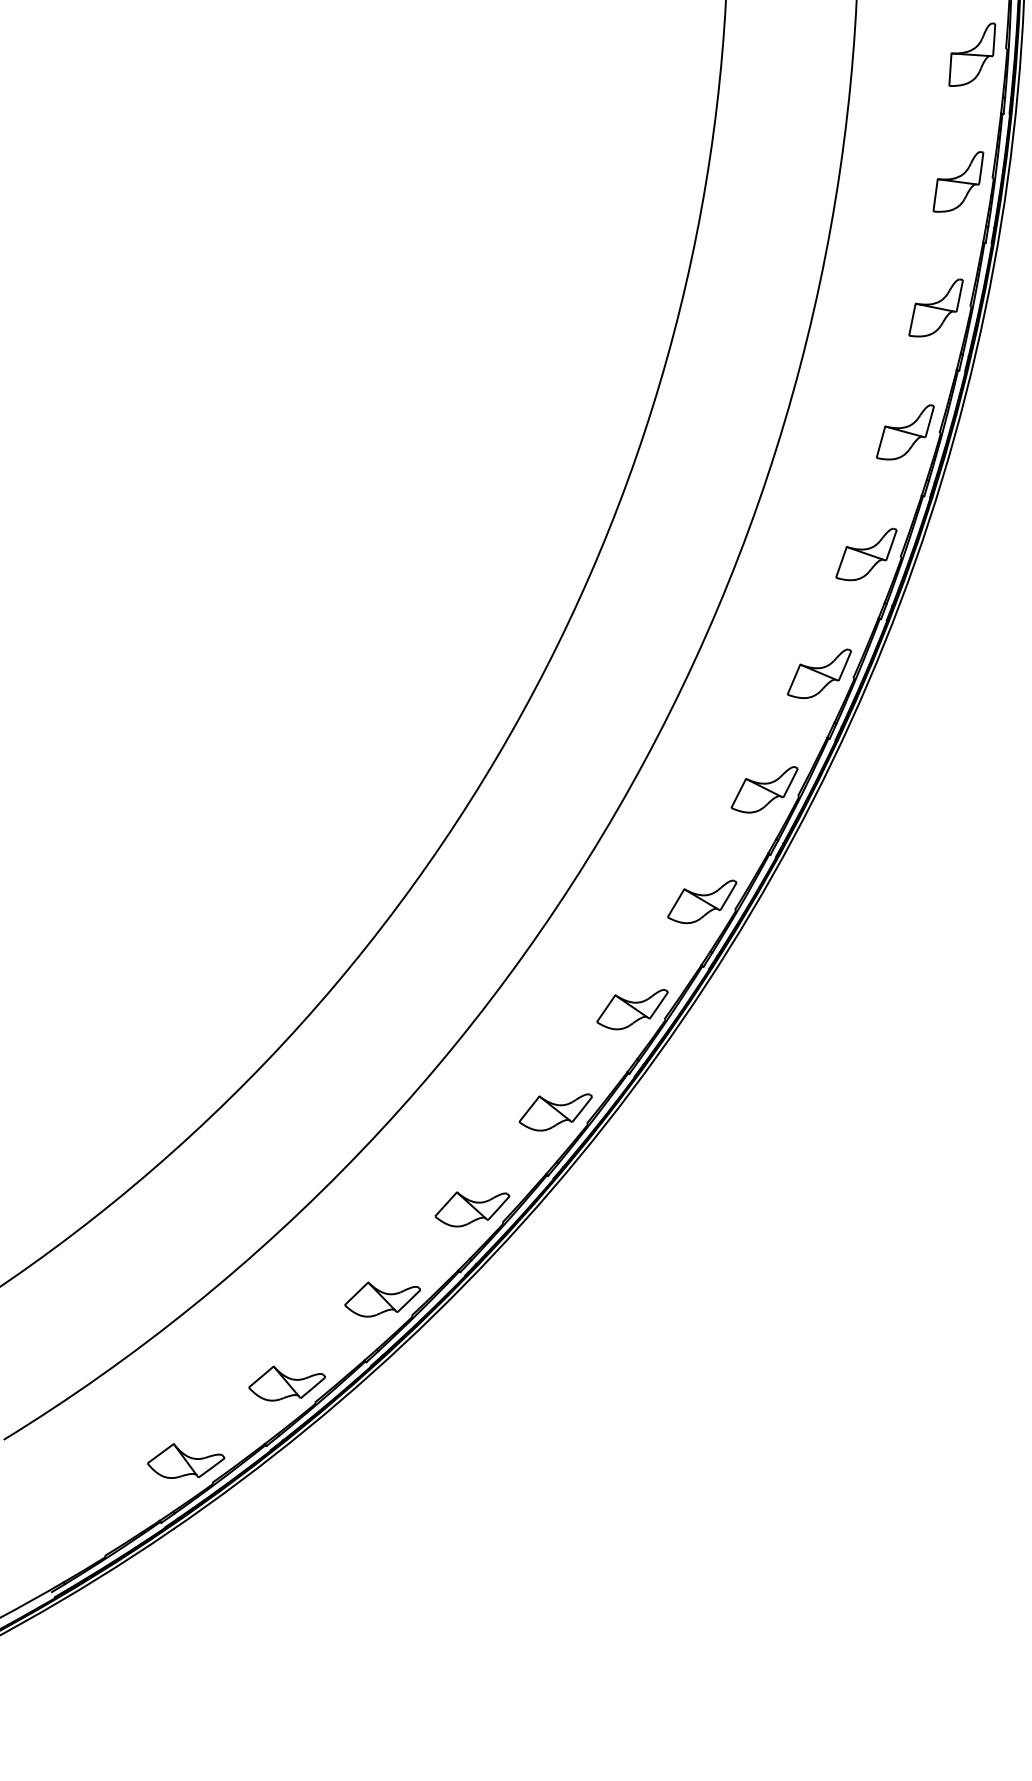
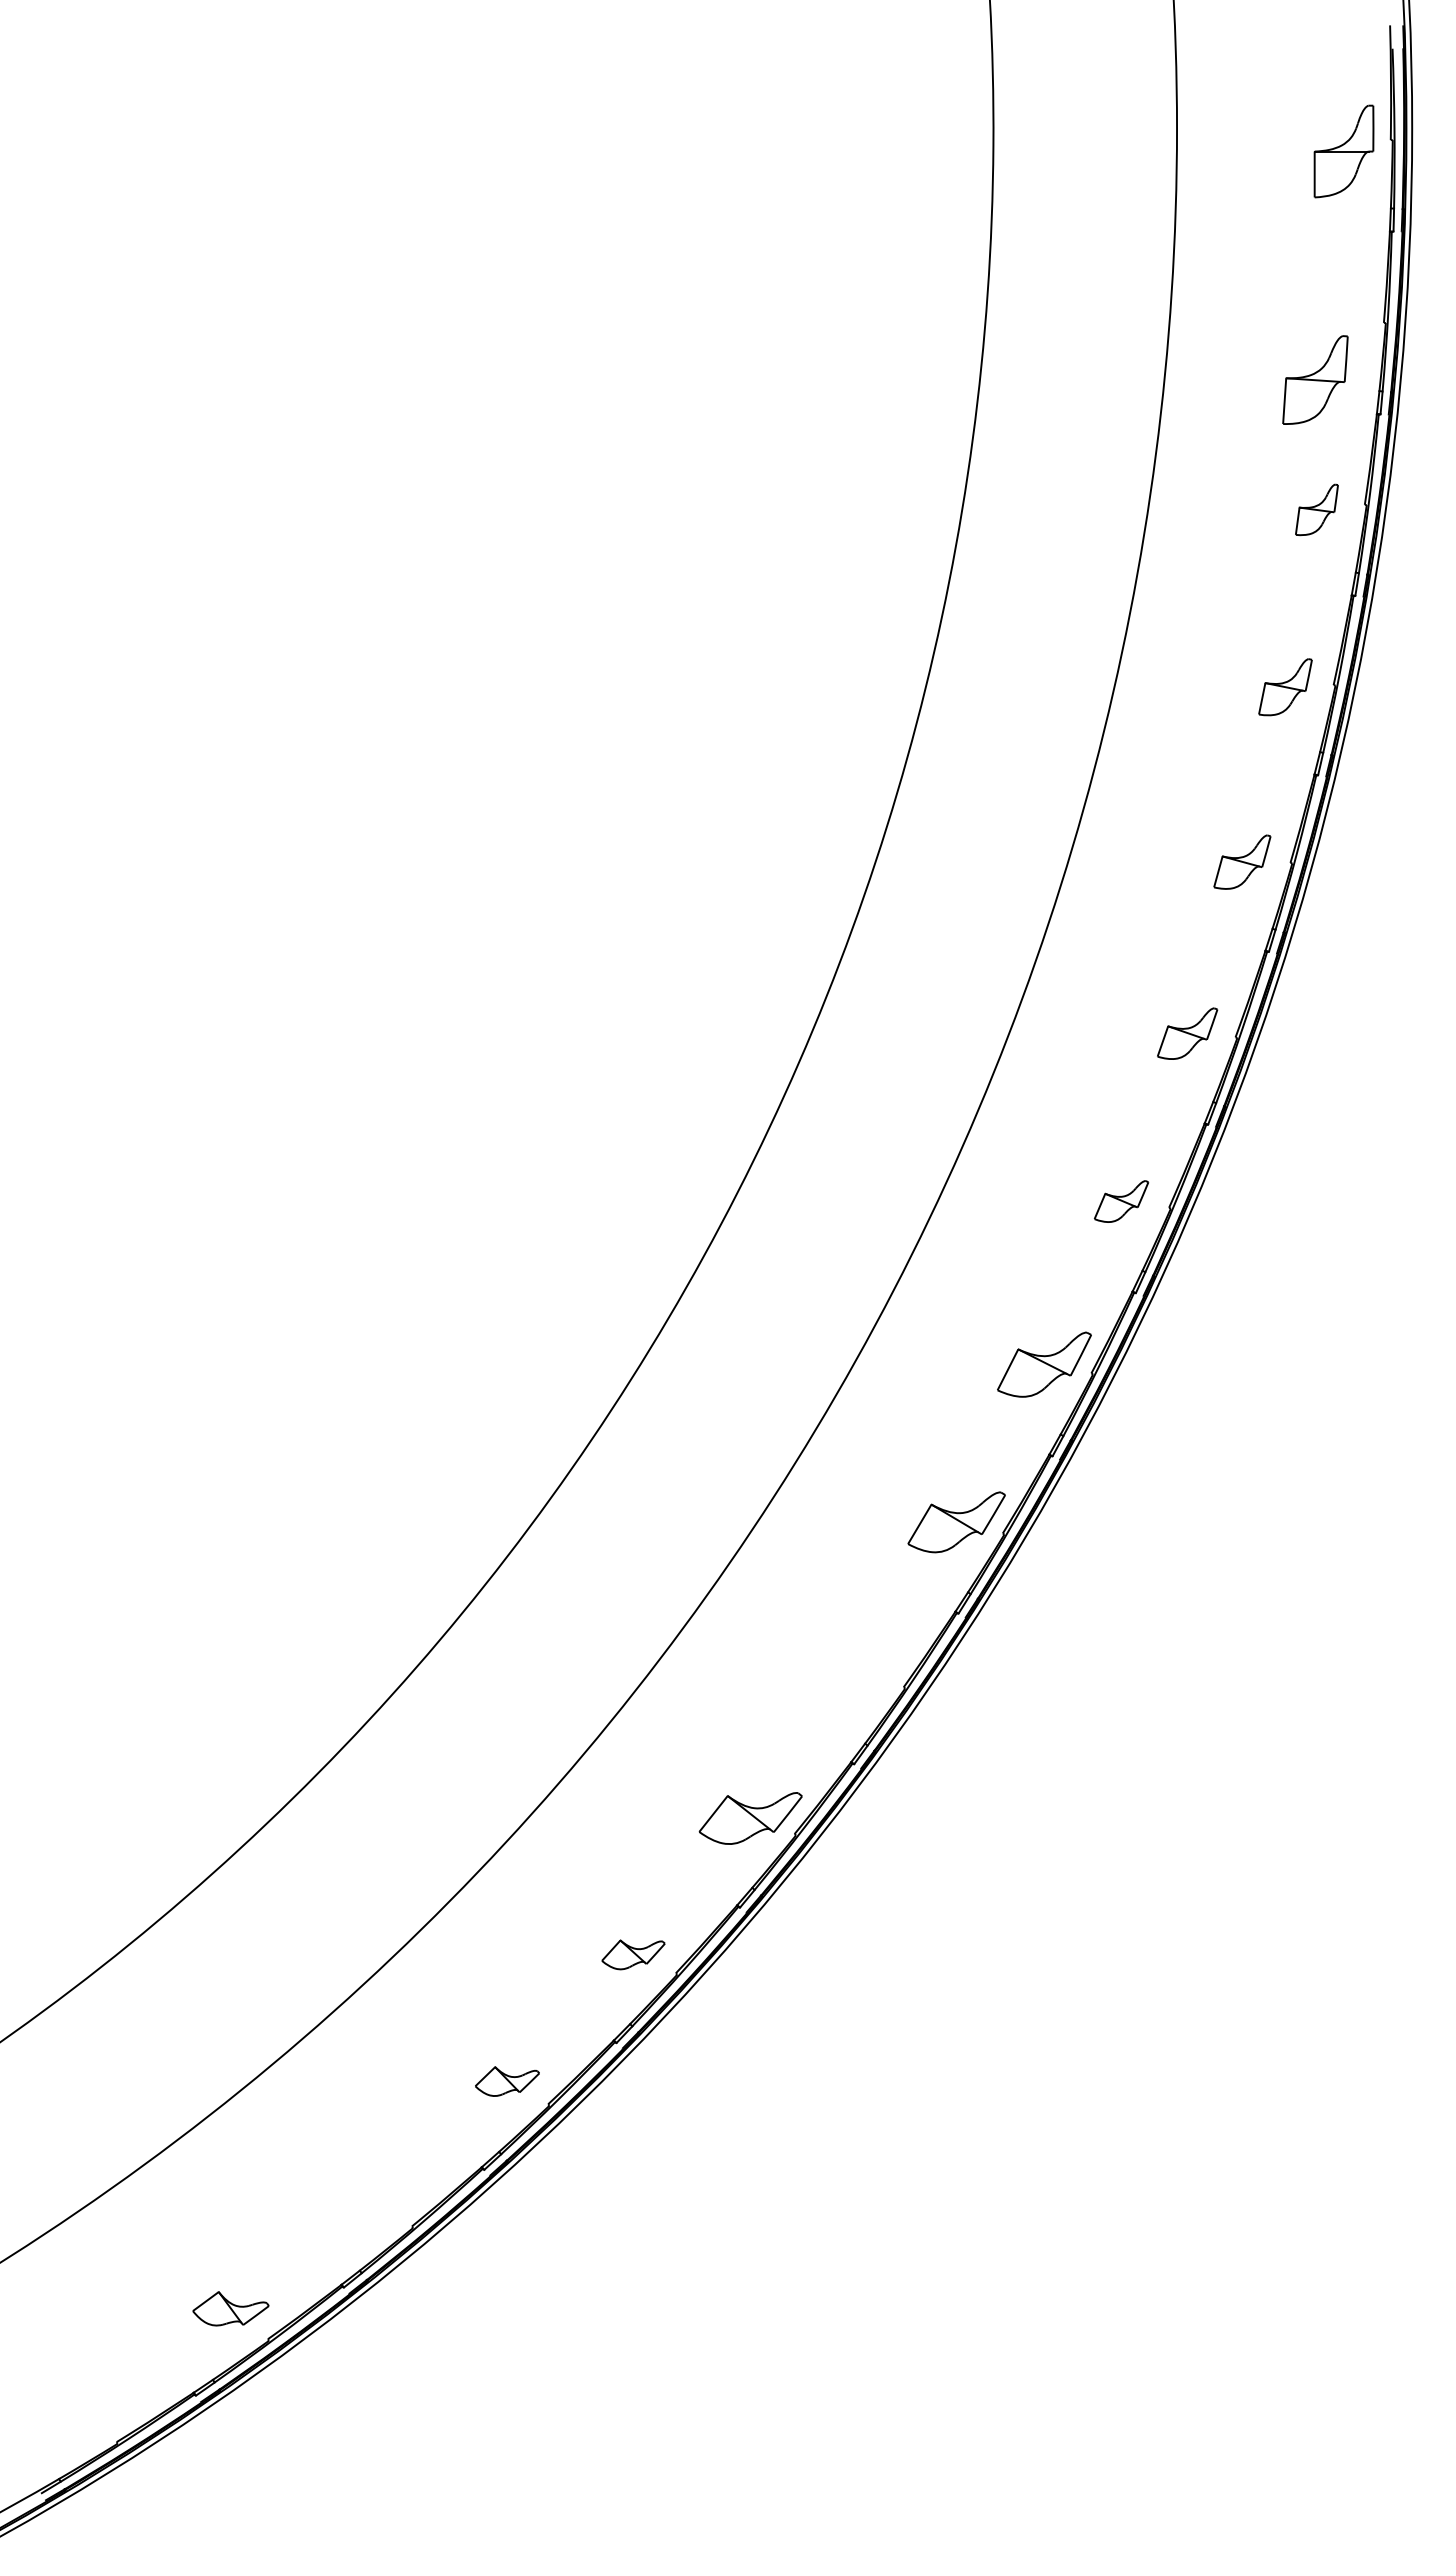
part: (972, 54) -> (1315, 379), moved
part: (958, 181) -> (1316, 509), size x0.6
part: (936, 308) -> (1285, 687), size x0.7
part: (905, 432) -> (1242, 862), size x0.7
part: (866, 554) -> (1187, 1033), size x0.7
part: (819, 673) -> (1121, 1201), size x0.6
part: (632, 1009) -> (858, 1673), removed
part: (472, 1209) -> (633, 1954), size x0.6
part: (382, 1299) -> (507, 2081), size x0.6
part: (286, 1383) -> (372, 2199), removed
part: (185, 1460) -> (230, 2308), size x0.7

